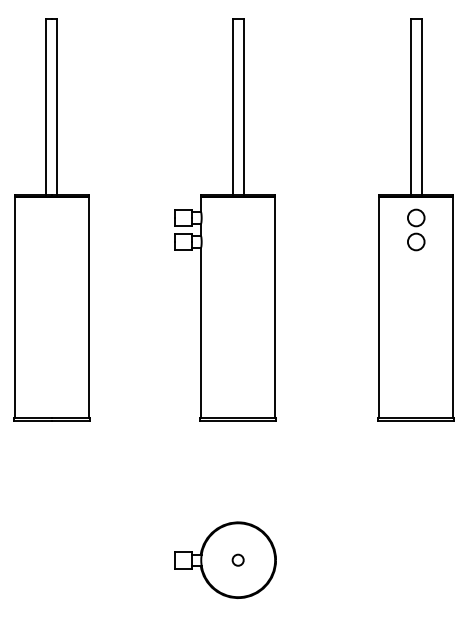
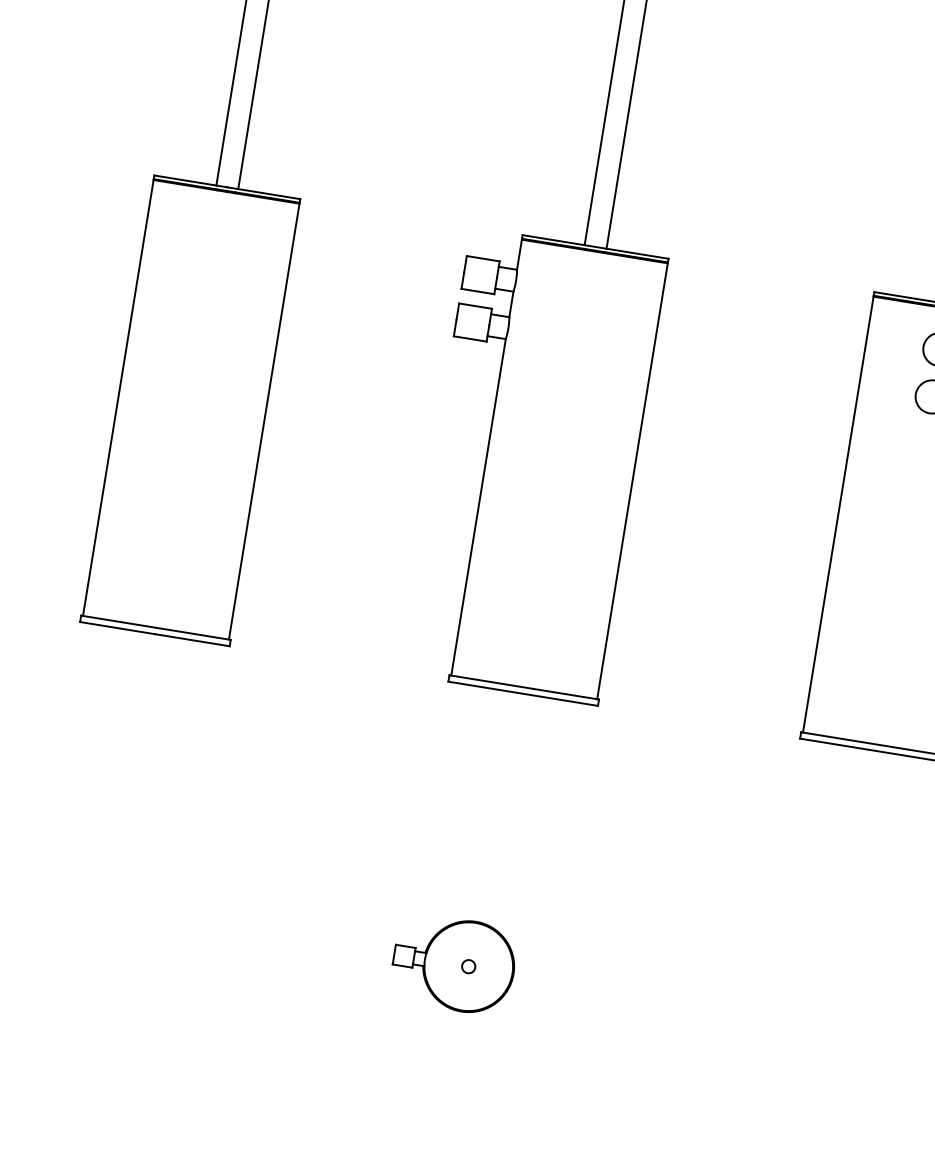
part: (225, 559) -> (453, 962), size x0.6

